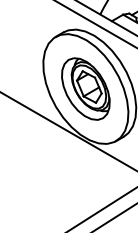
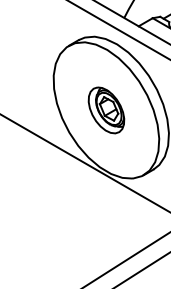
part: (85, 88) -> (105, 109), size x0.6

